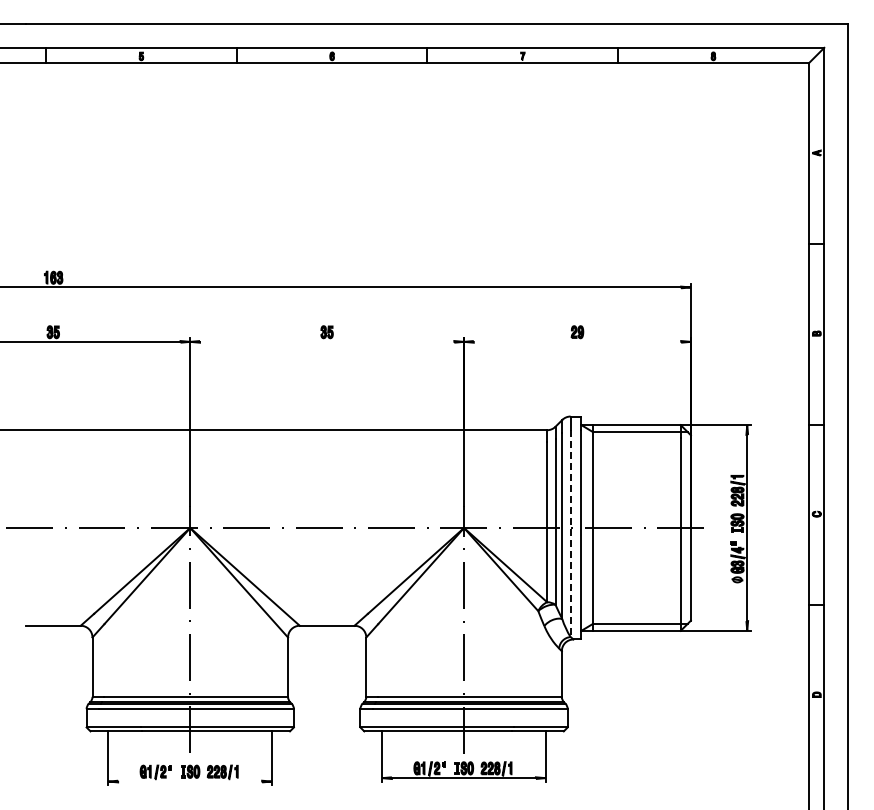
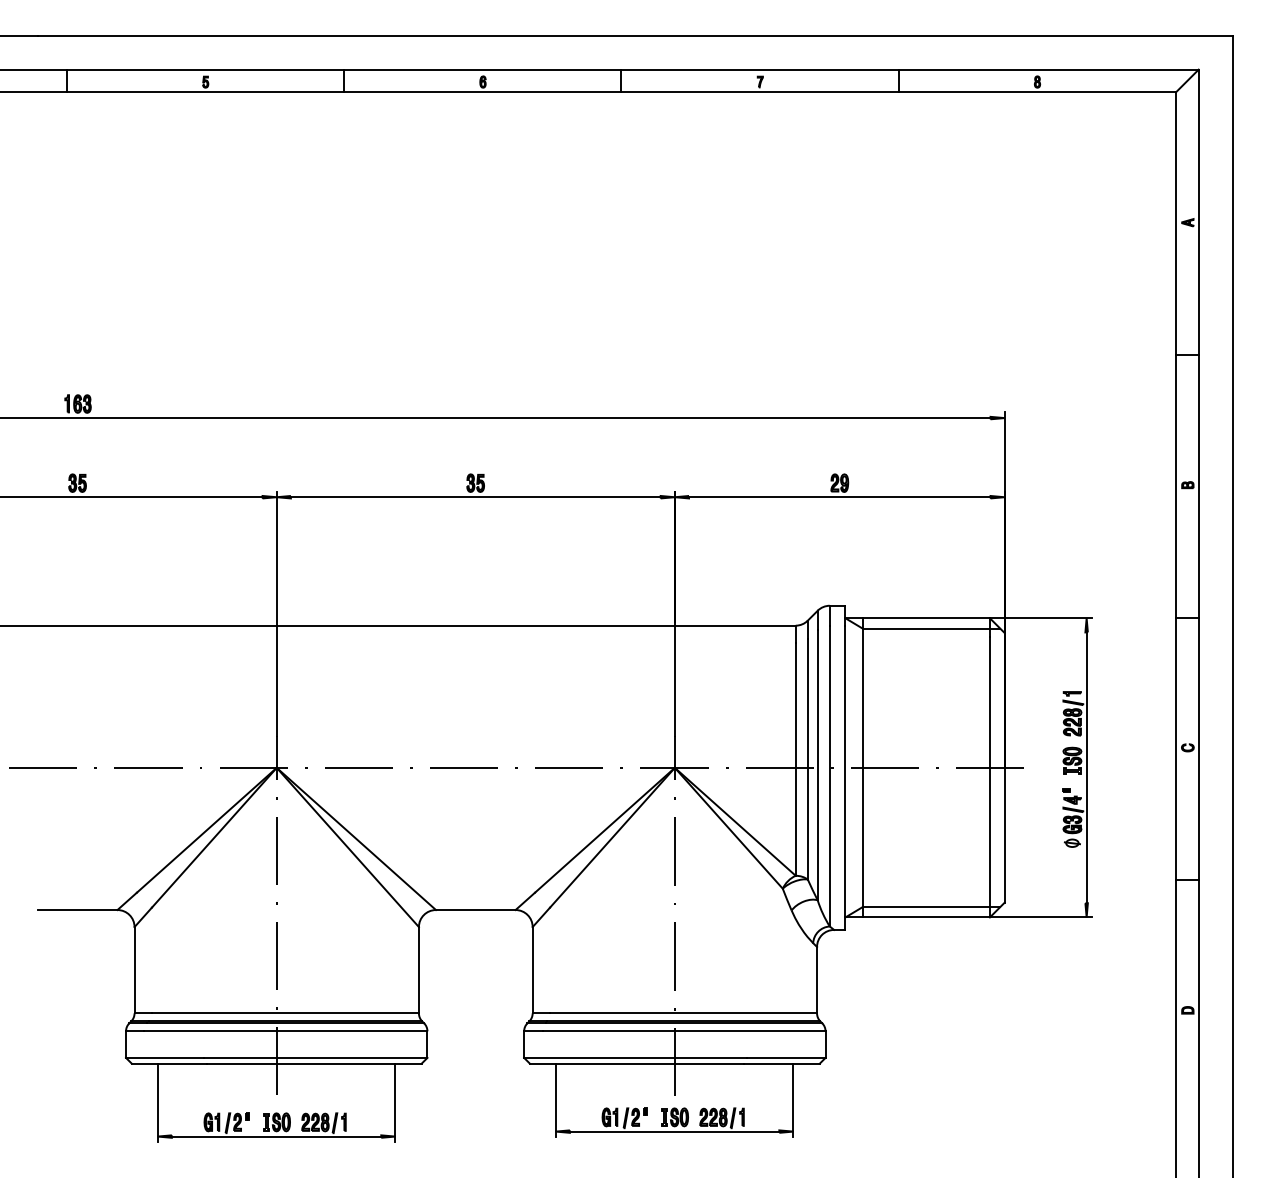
line: (327, 341) -> (476, 496), added
line: (577, 341) -> (839, 496), added
line: (570, 534) -> (829, 777), dashed -> solid
line: (190, 781) -> (277, 1136), added

